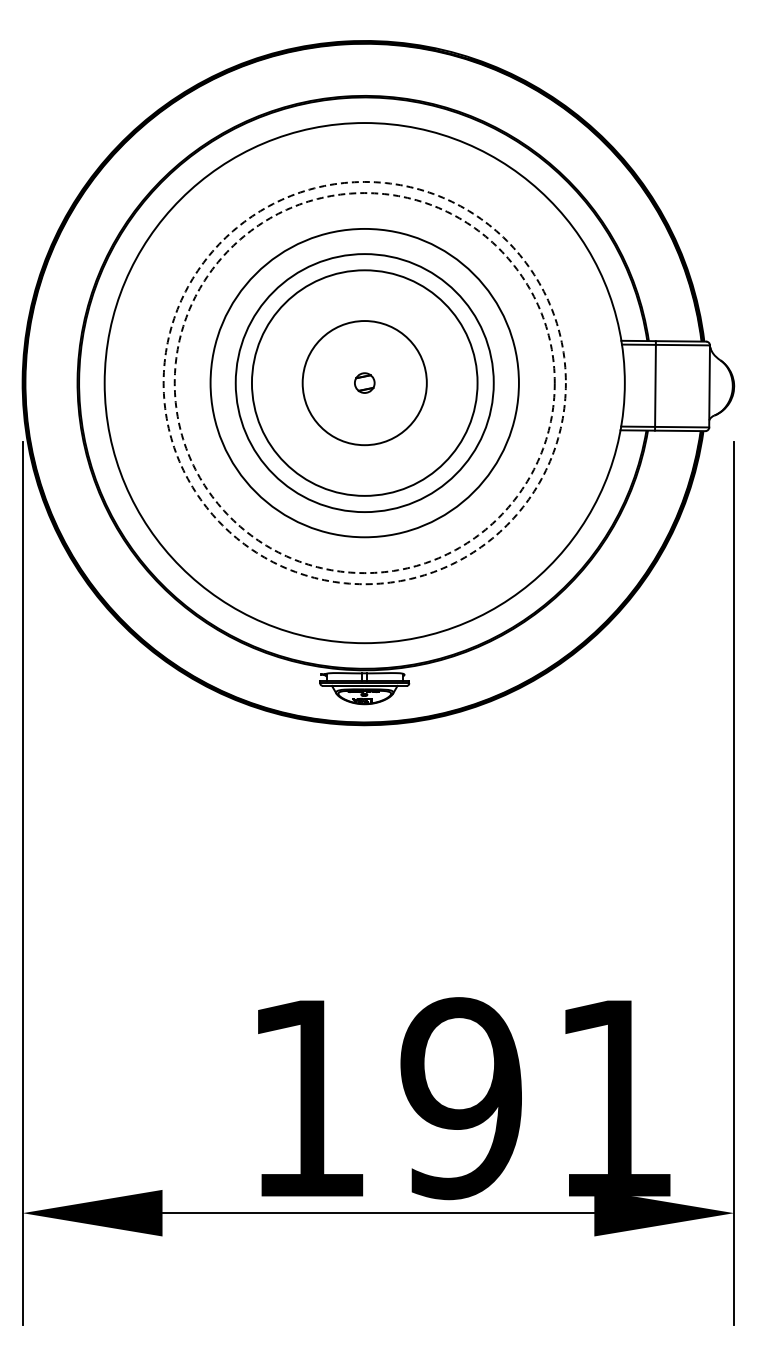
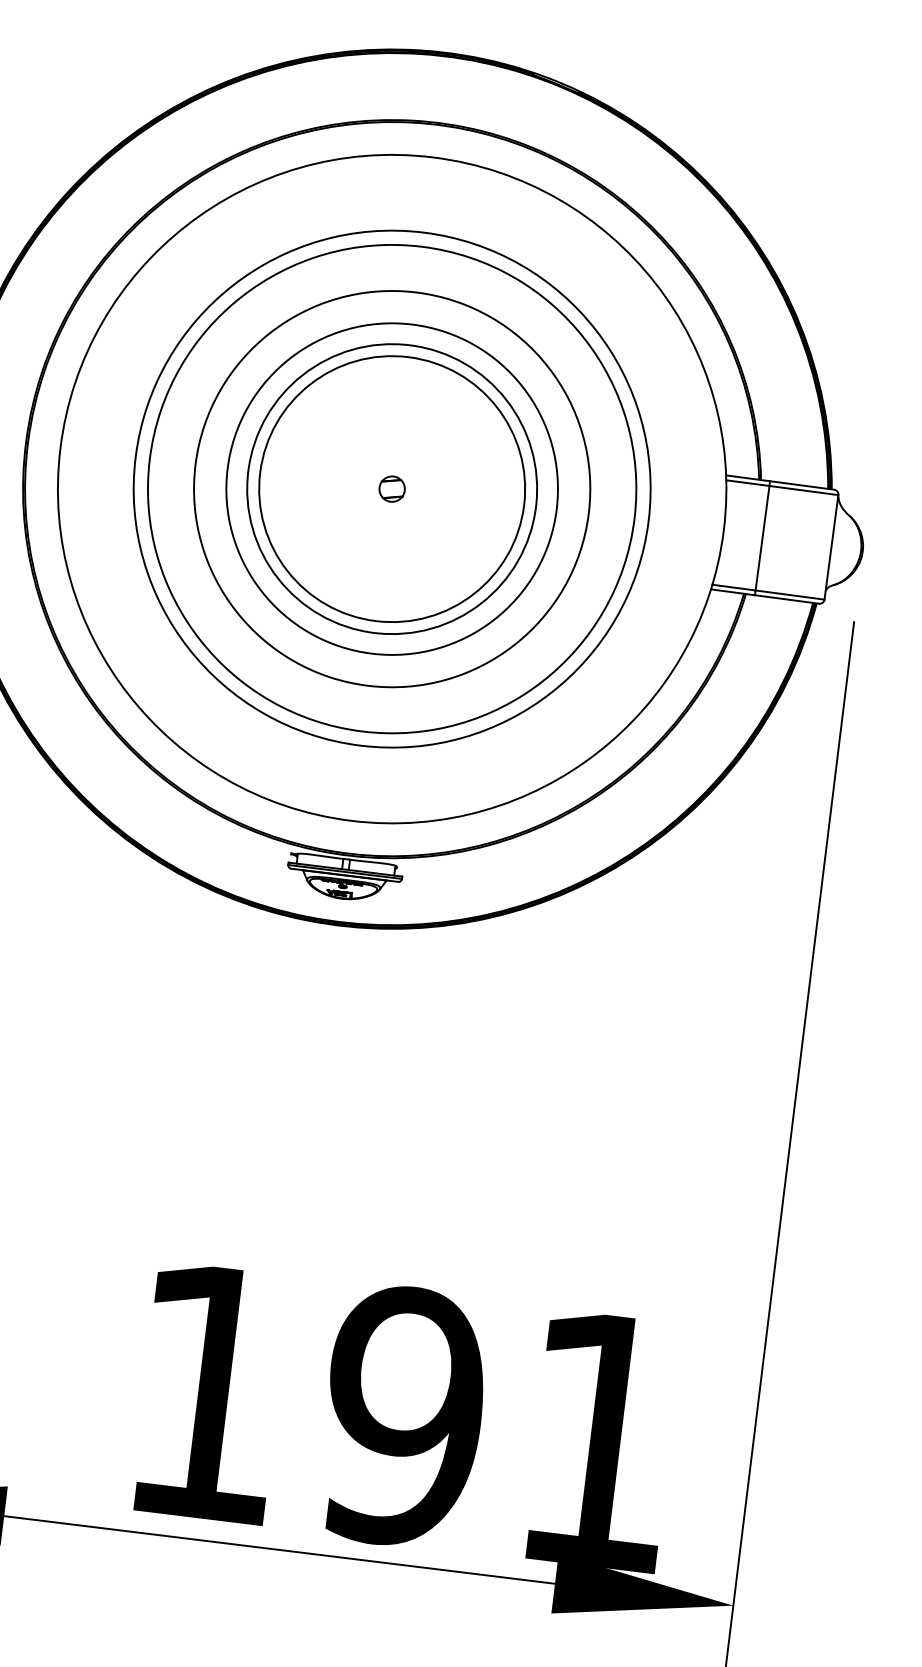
circle: (364, 382) -> (391, 488), dashed -> solid
circle: (364, 382) -> (391, 488), size x1.67
circle: (364, 383) -> (391, 489), dashed -> solid

